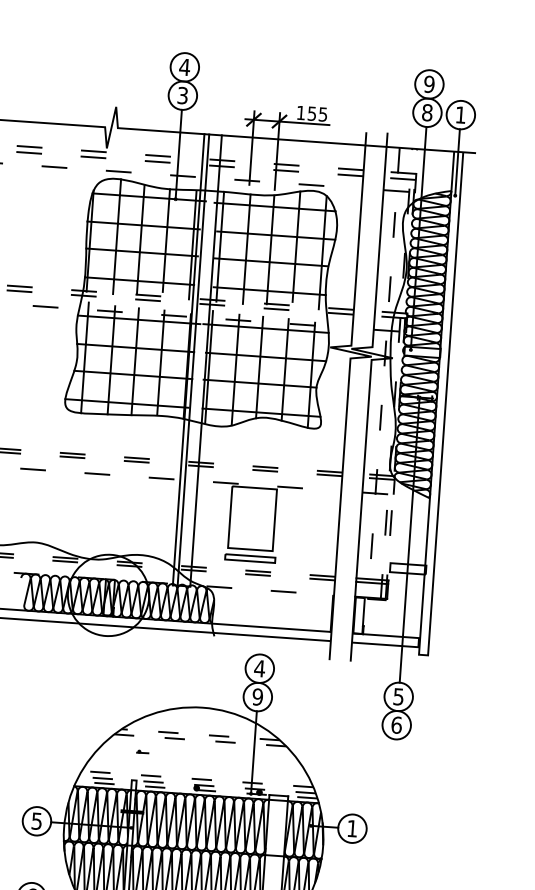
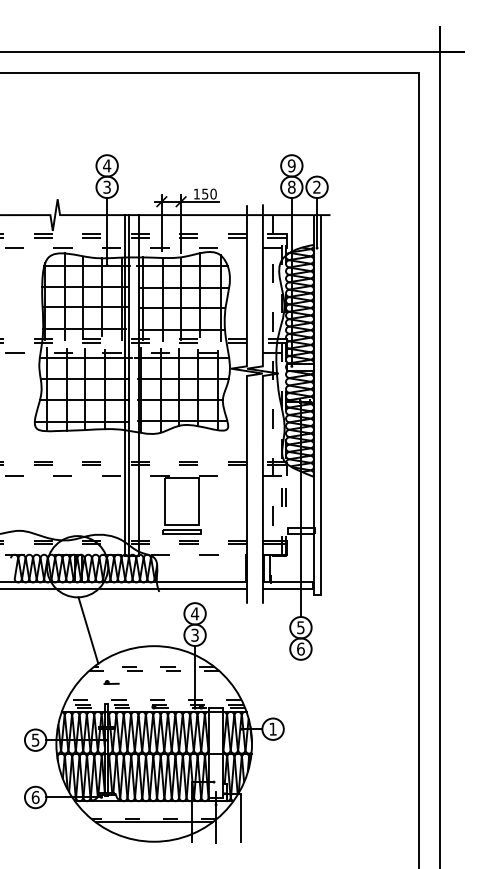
text: (323, 113) -> (213, 193), 155 -> 150
text: (460, 113) -> (316, 186), 1 -> 2
line: (117, 680) -> (88, 630), added
text: (257, 696) -> (194, 634), 9 -> 3
part: (142, 751) -> (111, 682), size x1.67

